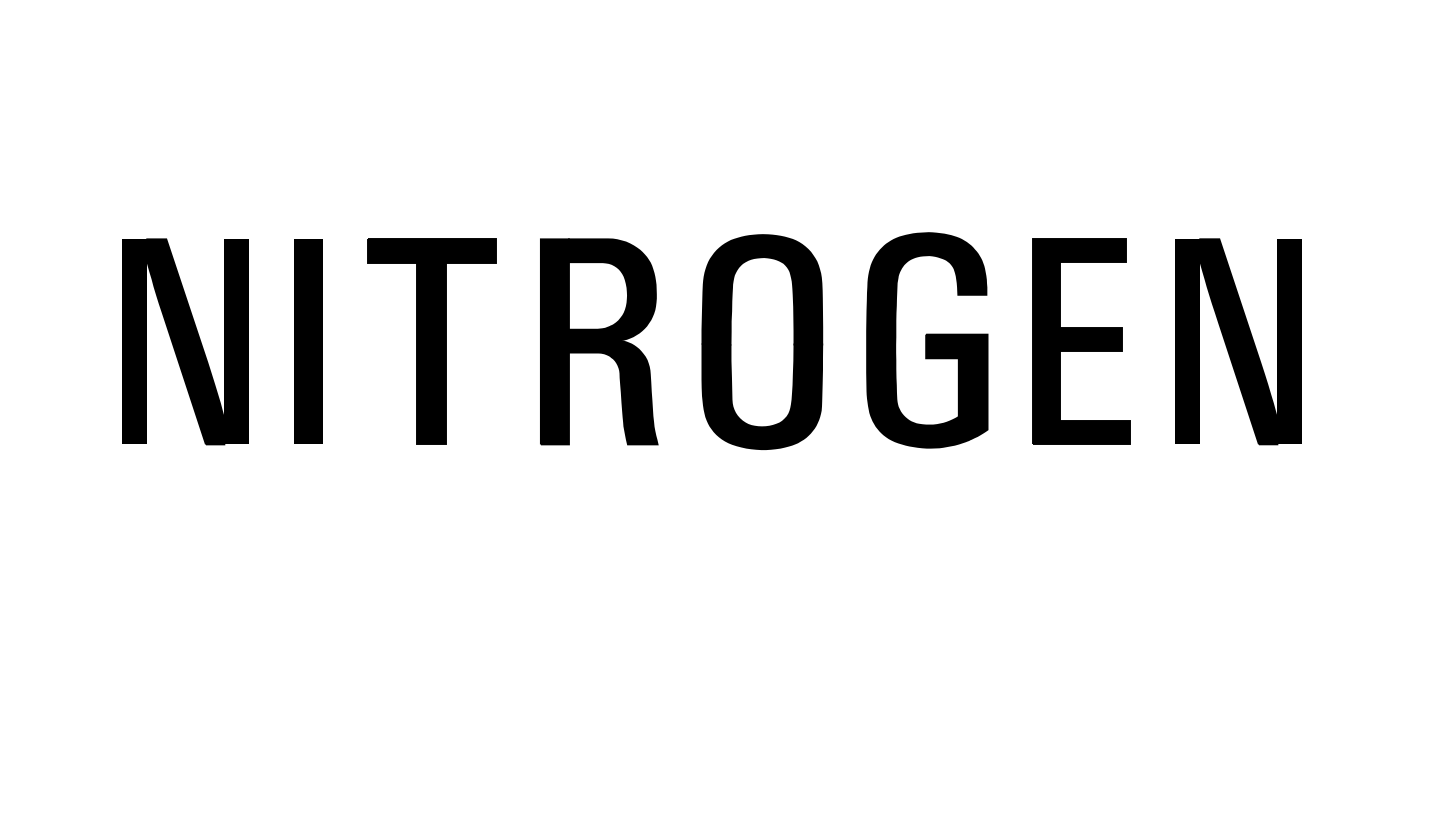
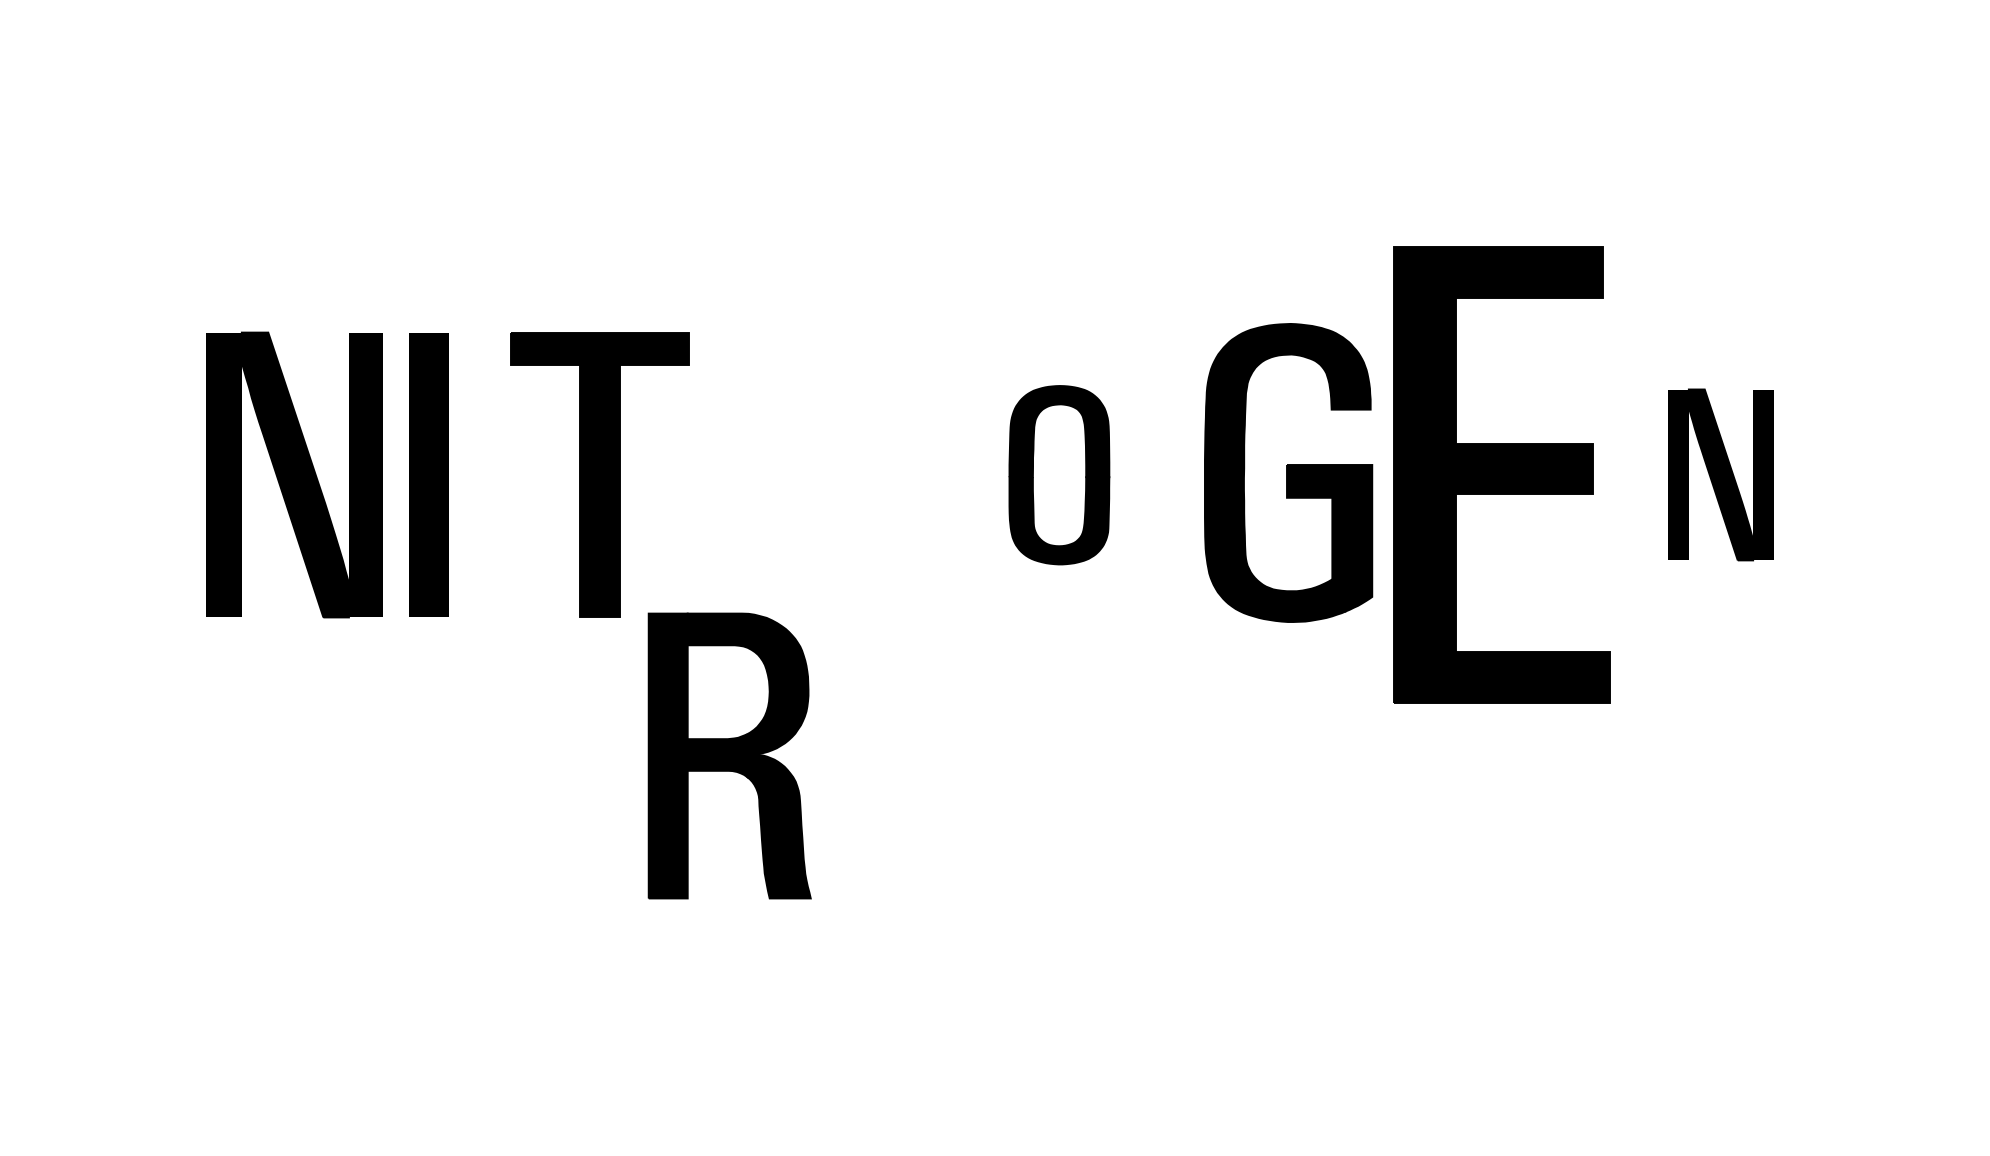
part: (185, 341) -> (294, 474), moved
part: (599, 341) -> (729, 755), moved
part: (762, 341) -> (1059, 474), size x0.6
part: (1081, 341) -> (1502, 474), size x1.6
part: (1238, 341) -> (1720, 474), size x0.6

